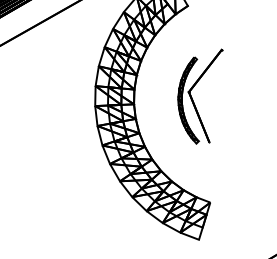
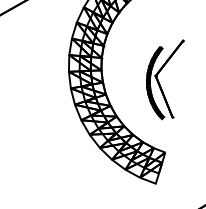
part: (193, 99) -> (159, 82), moved

